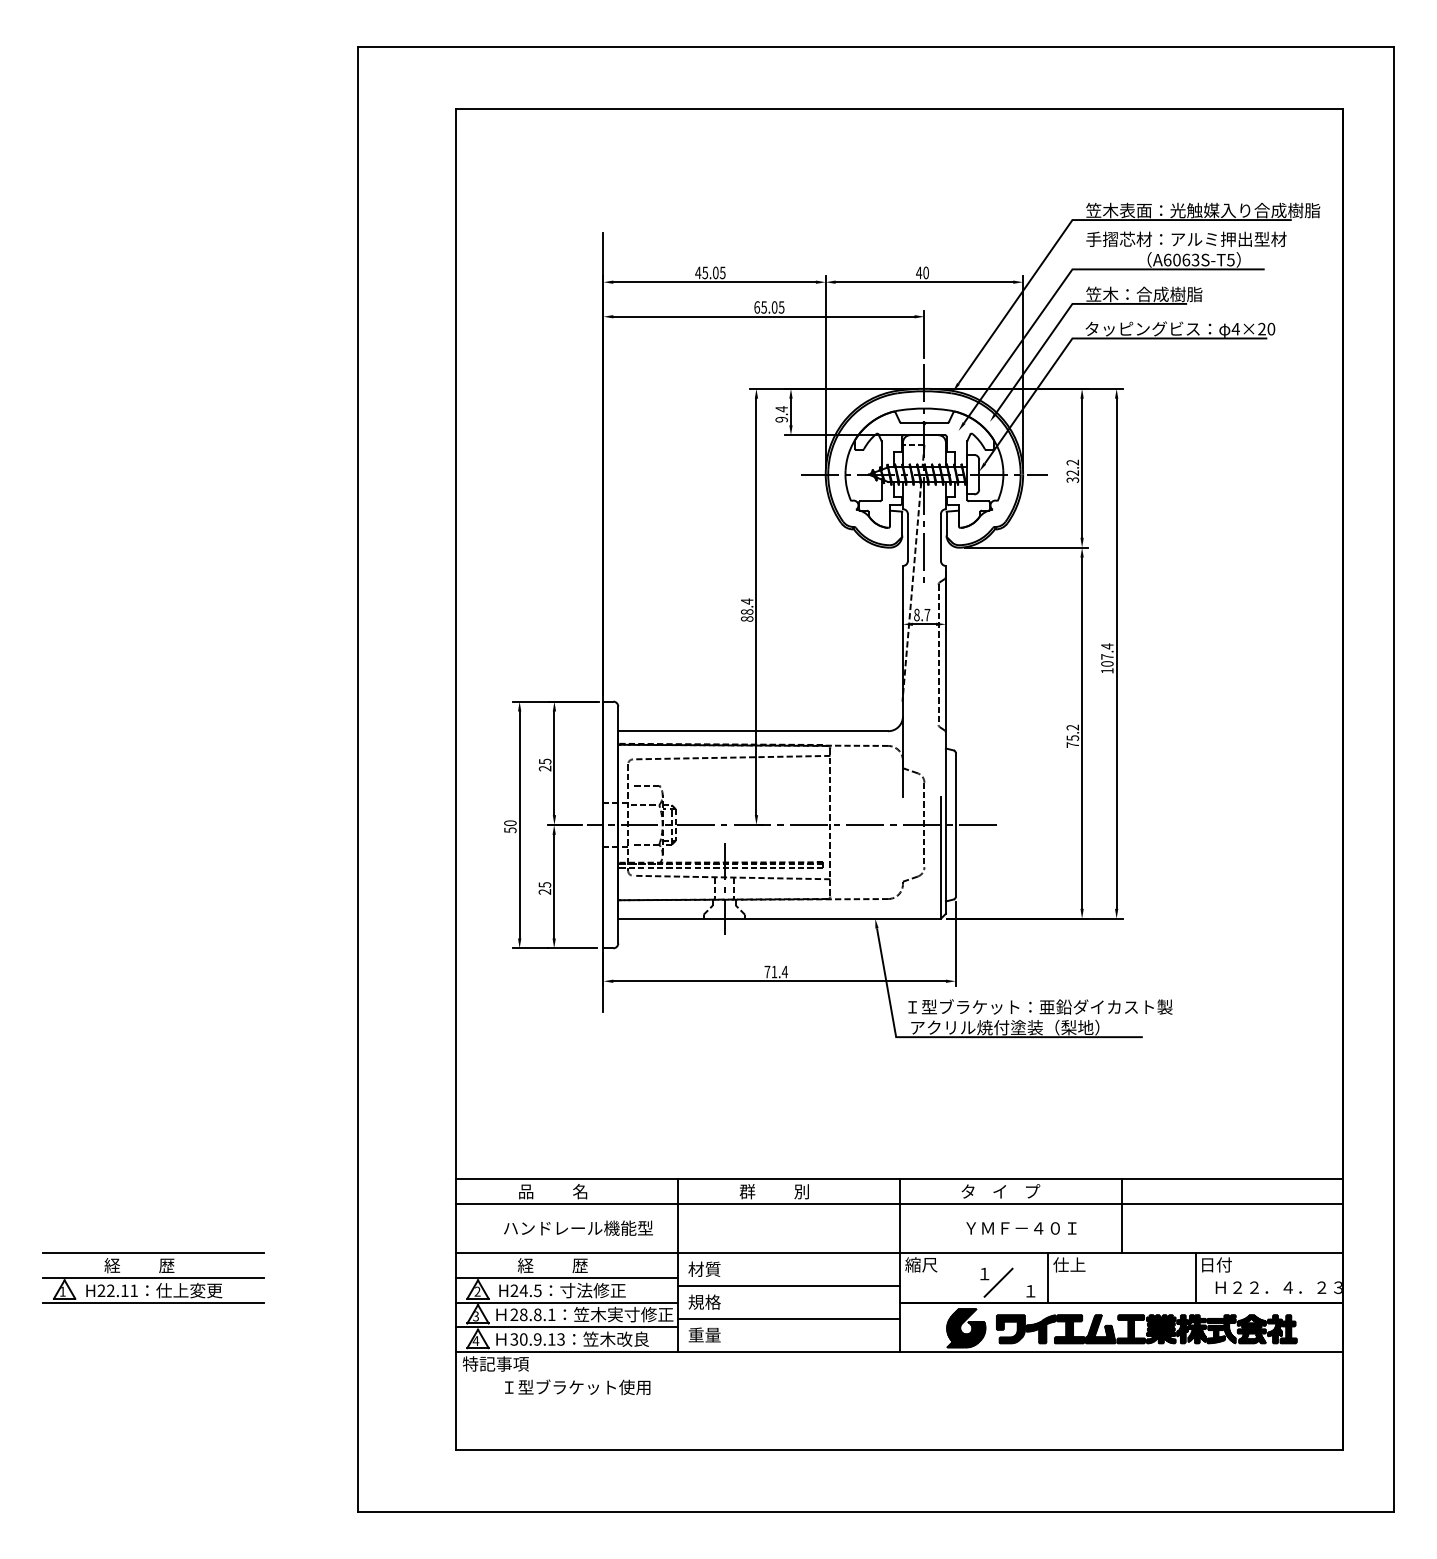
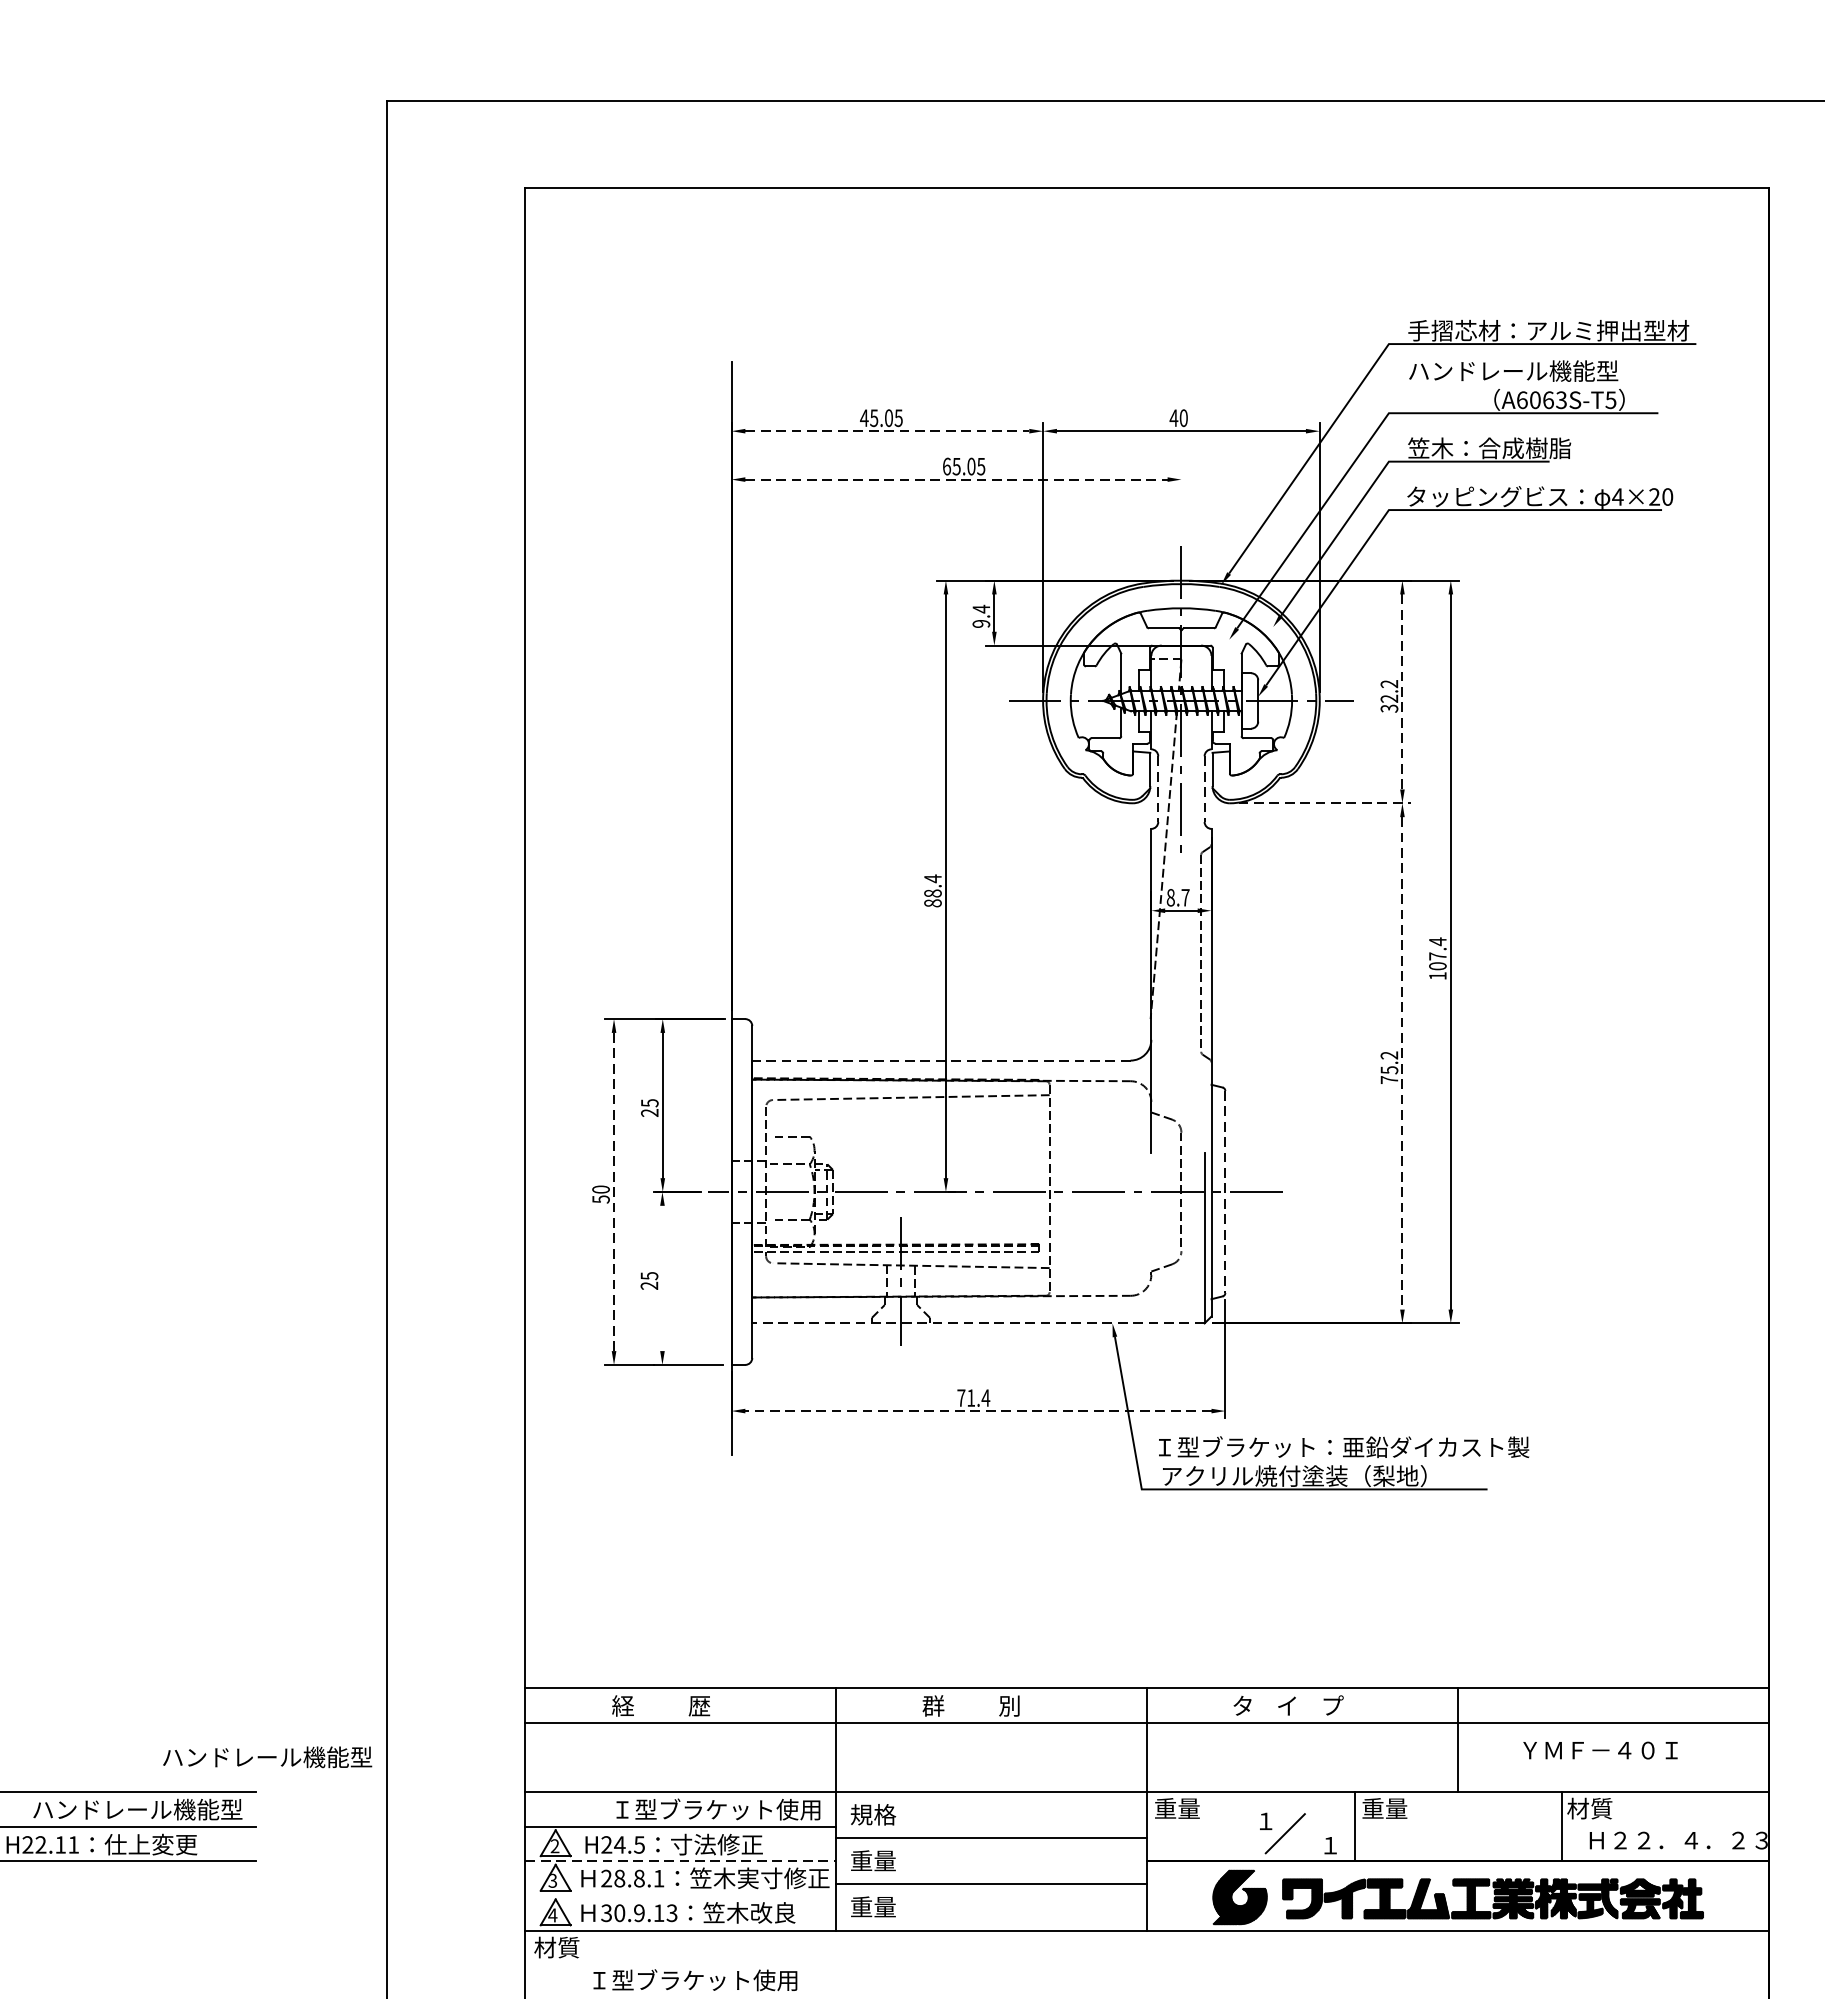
text: (1203, 210) -> (1572, 330), 笠木表面：光触媒入り合成樹脂 -> 手摺芯材：アルミ押出型材
text: (1186, 239) -> (1548, 371), 手摺芯材：アルミ押出型材 -> ハンドレール機能型
line: (715, 282) -> (888, 431), solid -> dashed
line: (763, 316) -> (955, 479), solid -> dashed
line: (924, 333) -> (1181, 503), removed
line: (1082, 468) -> (1402, 692), solid -> dashed
line: (907, 538) -> (1157, 790), solid -> dashed
line: (940, 538) -> (1203, 790), solid -> dashed
line: (1026, 547) -> (1324, 803), solid -> dashed
line: (753, 731) -> (941, 1060), solid -> dashed
line: (1082, 733) -> (1402, 1063), solid -> dashed
line: (519, 825) -> (613, 1192), solid -> dashed
line: (955, 825) -> (1224, 1192), solid -> dashed
line: (554, 886) -> (662, 1278), removed
line: (779, 918) -> (978, 1323), solid -> dashed
line: (779, 981) -> (978, 1411), solid -> dashed
text: (553, 1191) -> (661, 1705), 品          名 -> 経          歴
text: (578, 1227) -> (267, 1756), moved
text: (1021, 1228) -> (1600, 1750), moved
text: (921, 1264) -> (1177, 1808), 縮尺 -> 重量
text: (1069, 1264) -> (1384, 1808), 仕上 -> 重量
text: (1215, 1264) -> (1589, 1808), 日付 -> 材質
text: (179, 1265) -> (137, 1809), 経          歴 -> ハンドレール機能型
text: (591, 1265) -> (714, 1809), 経          歴 -> Ｉ型ブラケット使用
text: (704, 1268) -> (873, 1813), 材質 -> 規格
text: (704, 1301) -> (873, 1859), 規格 -> 重量
line: (567, 1302) -> (681, 1861), solid -> dashed
line: (566, 1327) -> (679, 1896), removed
text: (495, 1363) -> (580, 1946), 特記事項 -> 材質

